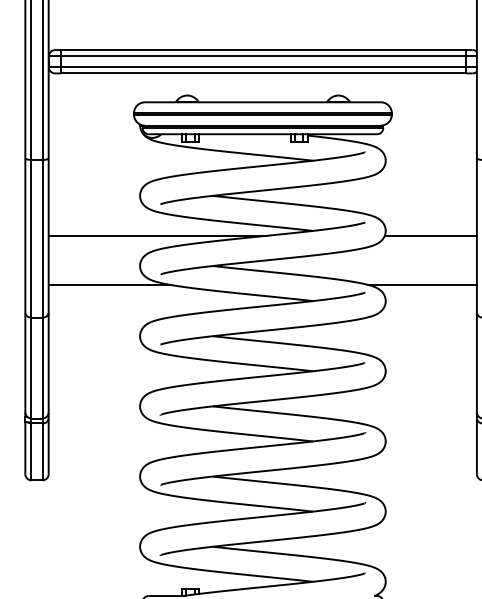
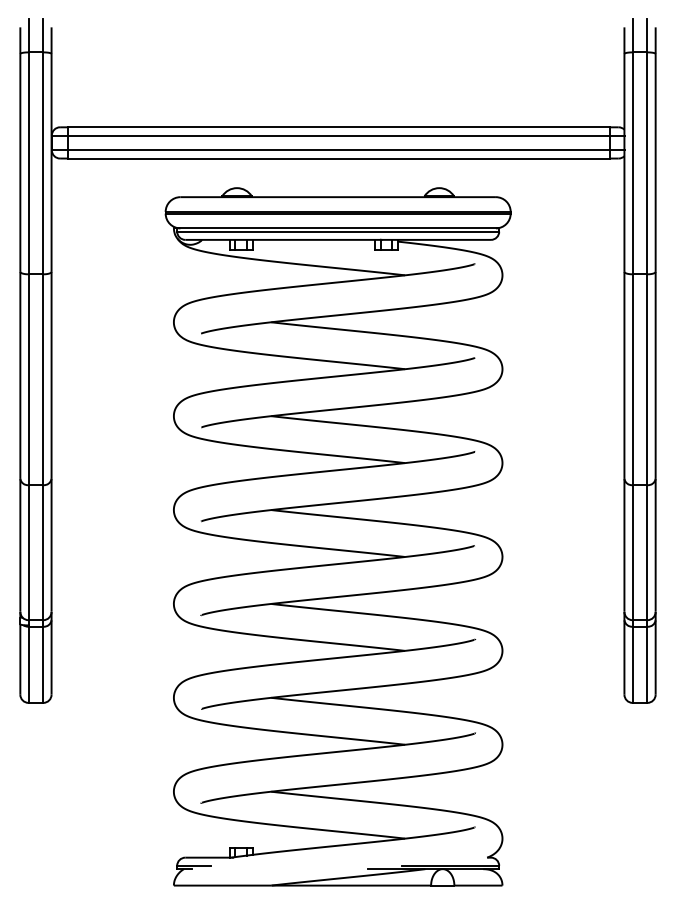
line: (157, 235) -> (197, 375), removed
line: (430, 235) -> (562, 375), removed
line: (109, 284) -> (132, 441), removed
line: (422, 284) -> (551, 441), removed

